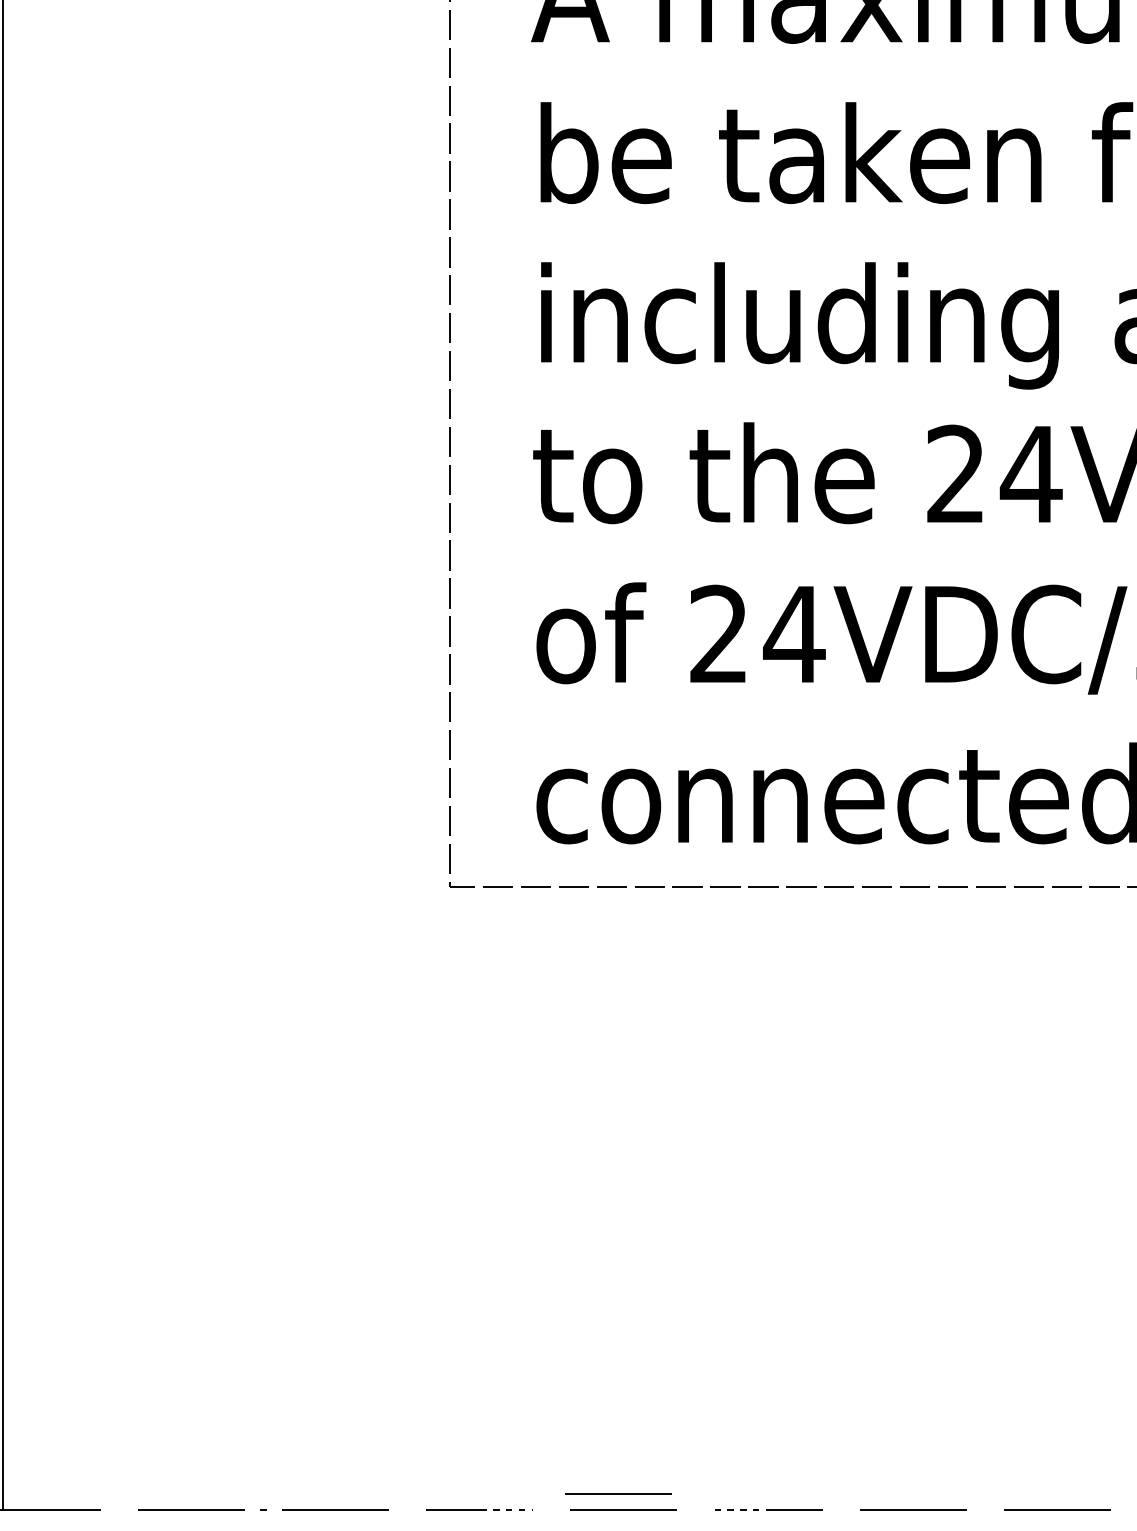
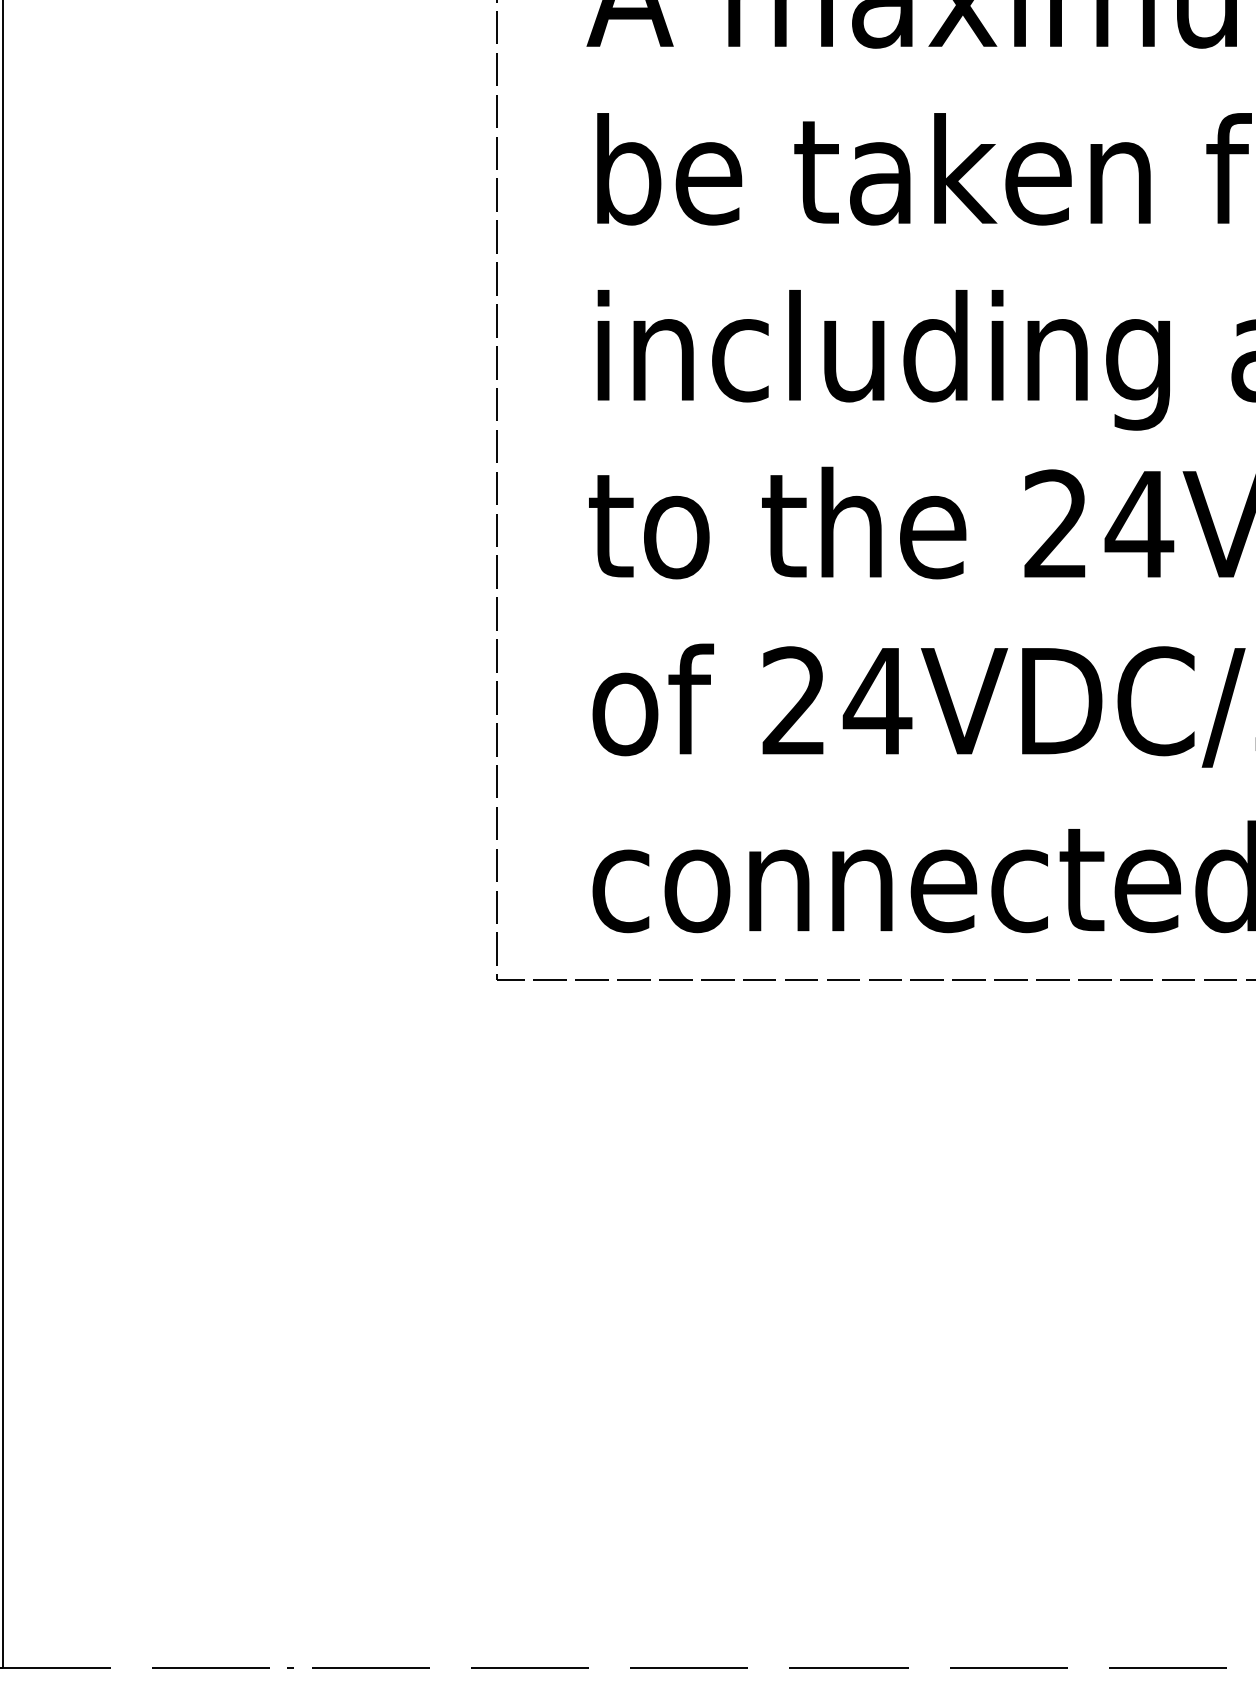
line: (617, 1493) -> (682, 1650), removed
line: (507, 1509) -> (560, 1668), dashed -> solid
line: (741, 1509) -> (819, 1668), dashed -> solid

